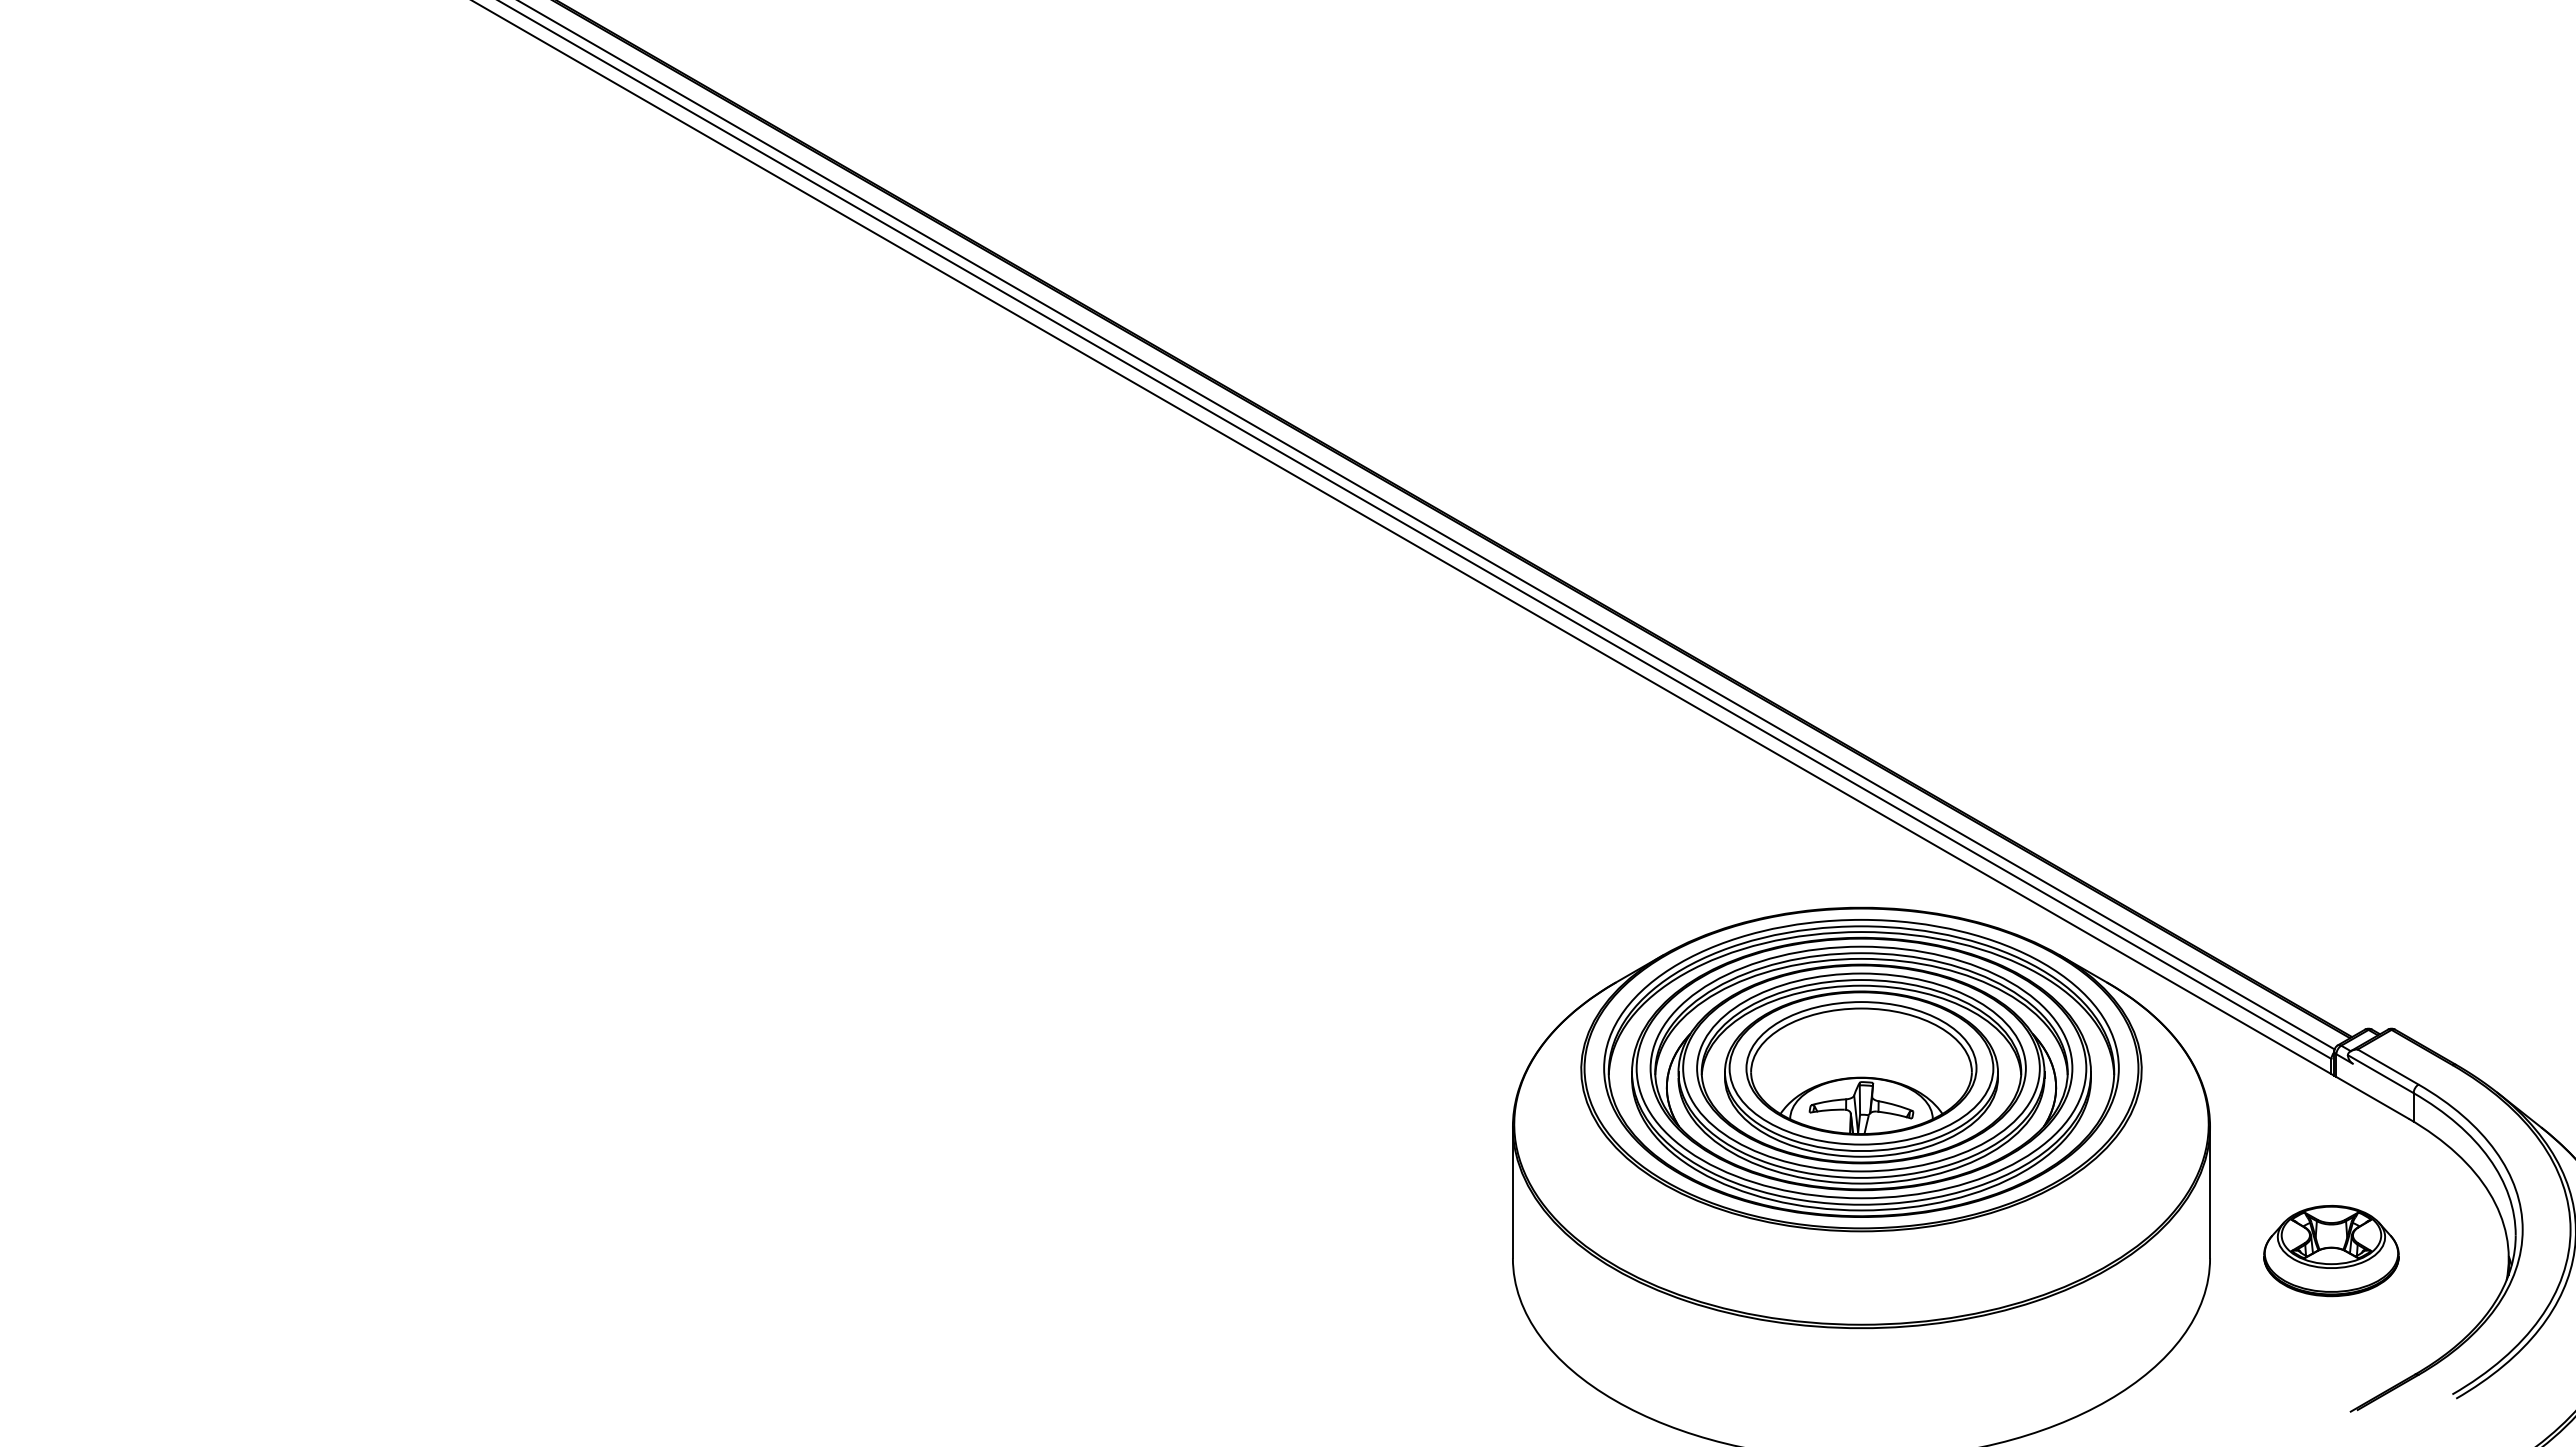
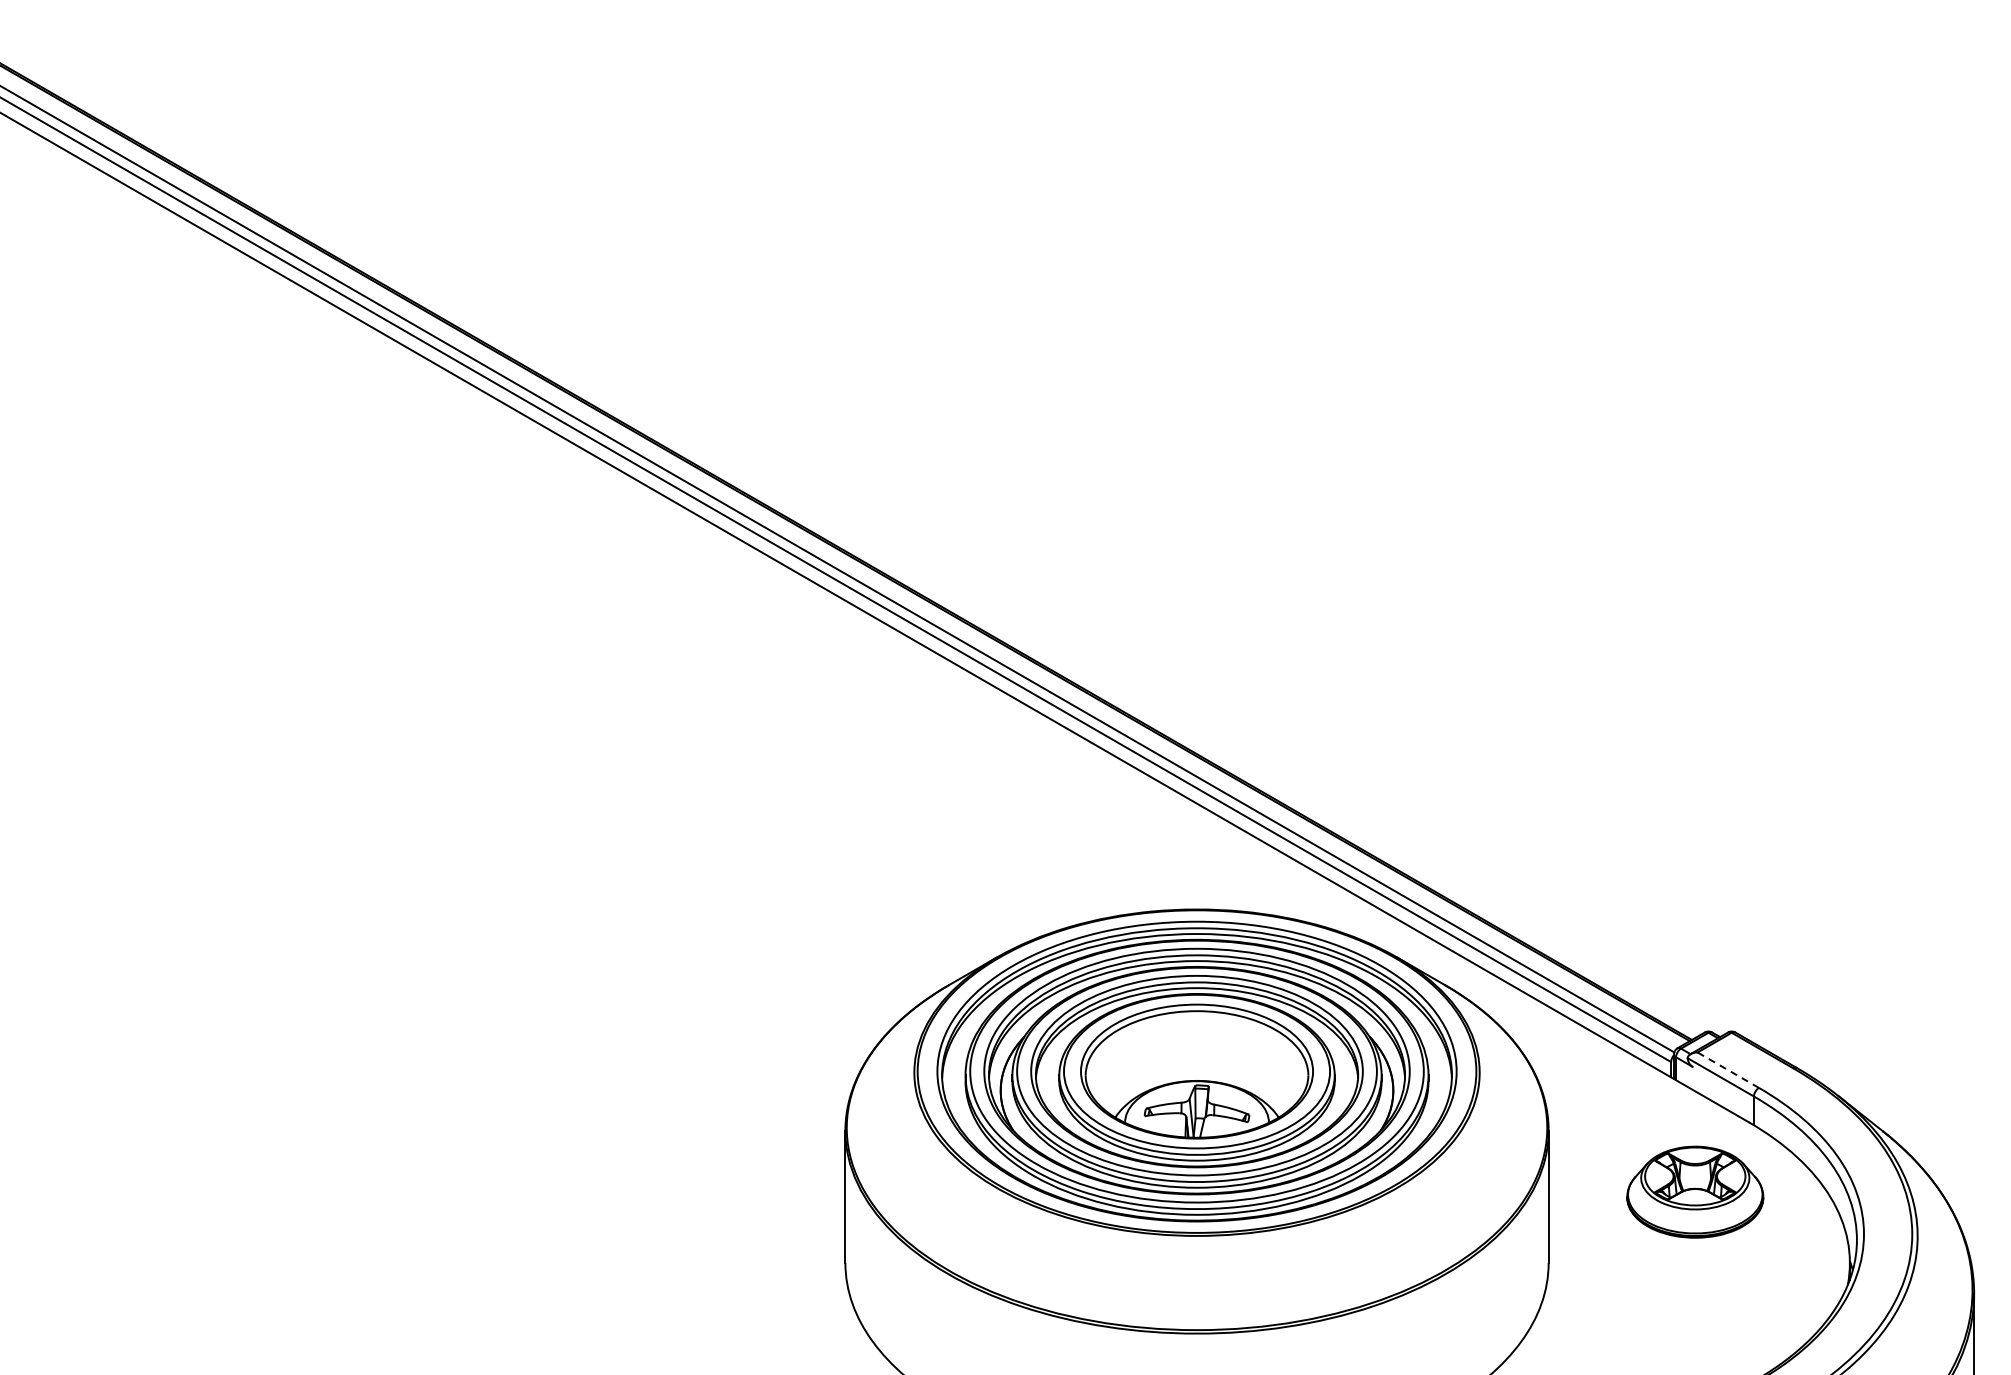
line: (2387, 1066) -> (1727, 1069), solid -> dashed
part: (2331, 1251) -> (1695, 1192), moved

